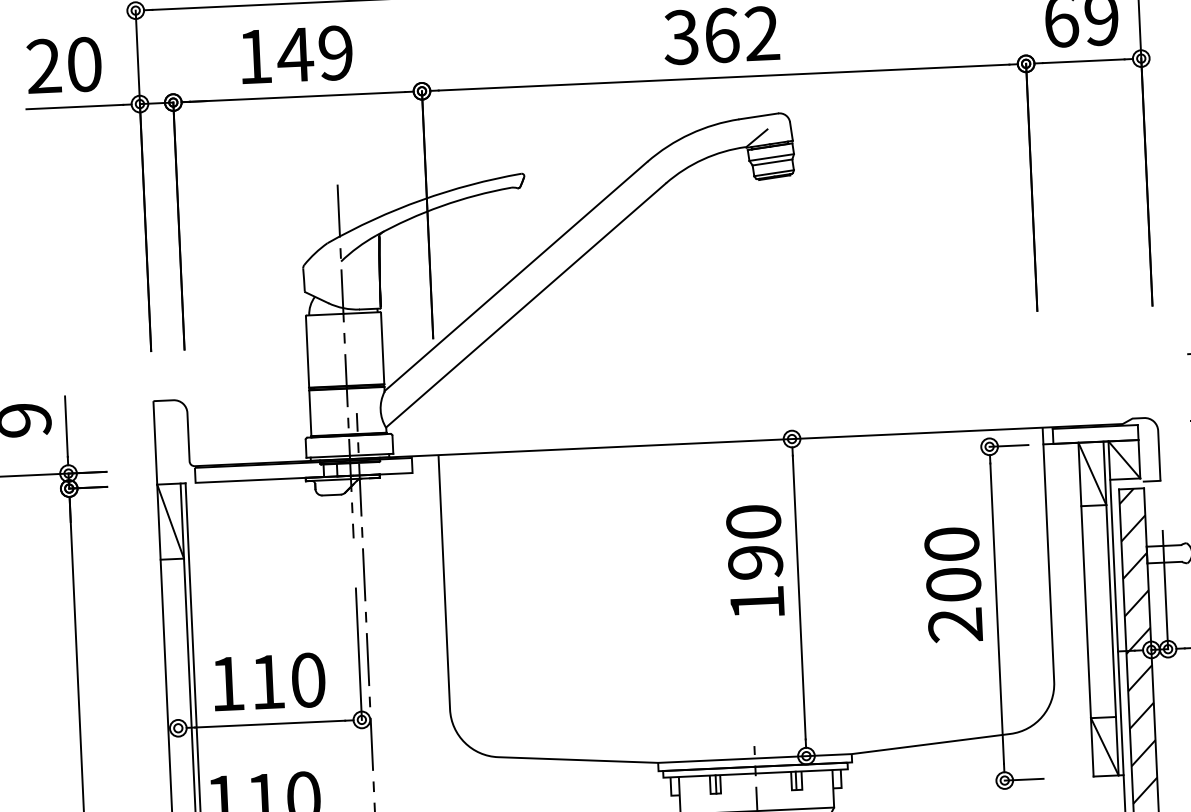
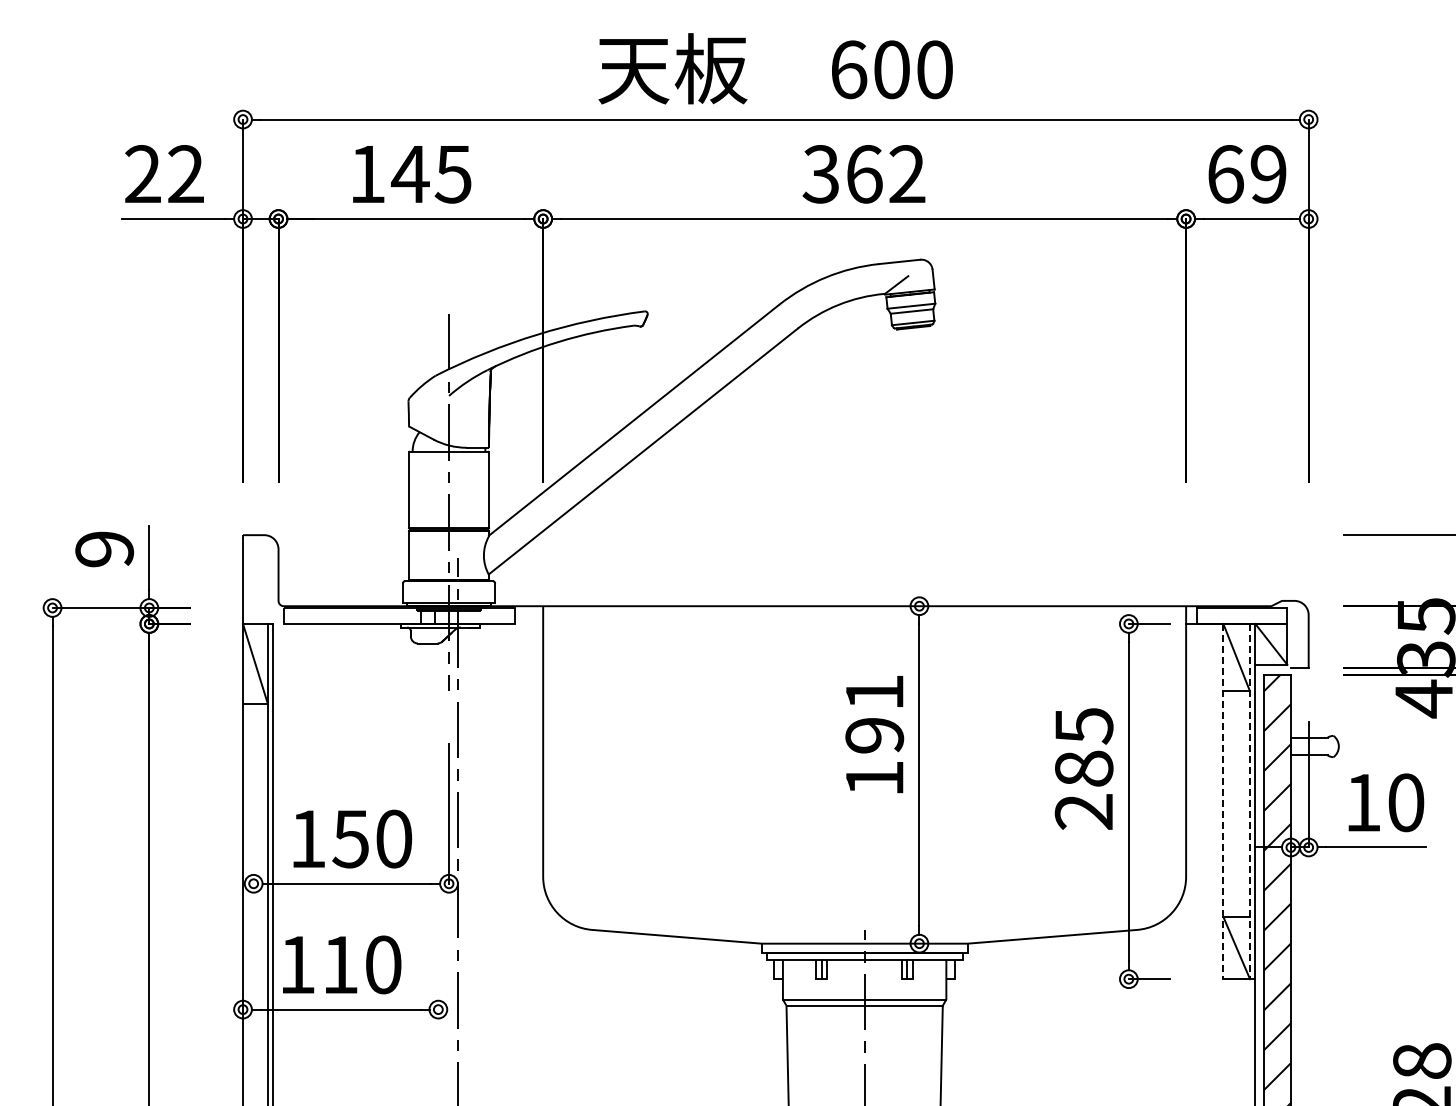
text: (334, 53) -> (452, 174), 149 -> 145
text: (84, 64) -> (185, 174), 20 -> 22
text: (753, 521) -> (874, 691), 190 -> 191
text: (952, 564) -> (1083, 747), 200 -> 285
line: (1111, 608) -> (1250, 801), solid -> dashed
line: (1086, 609) -> (1223, 801), solid -> dashed
text: (267, 682) -> (350, 839), 110 -> 150

